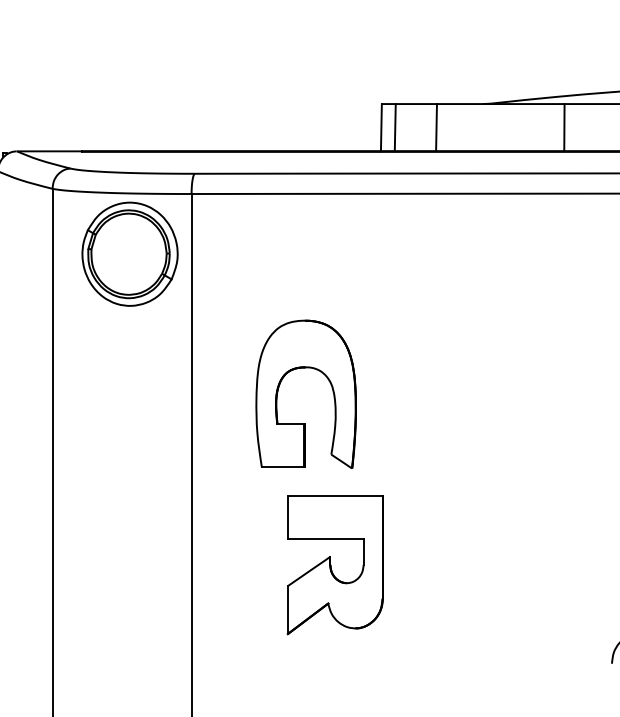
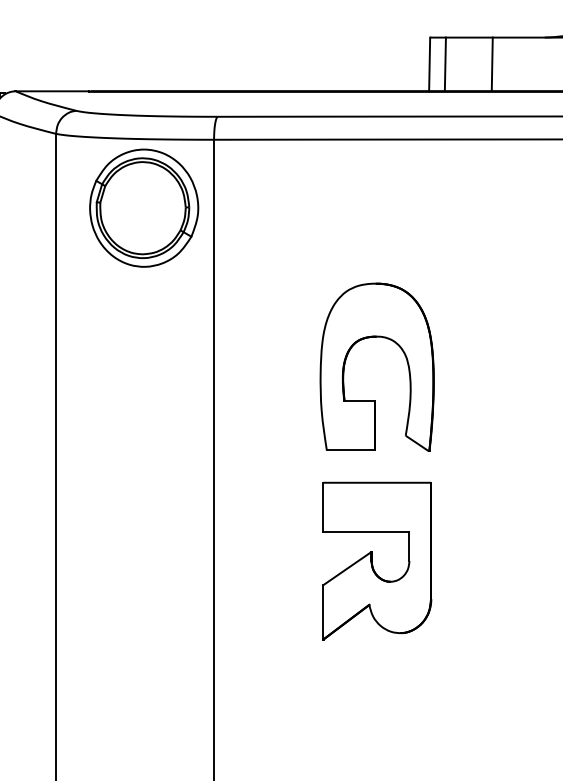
part: (305, 368) -> (376, 337), moved

